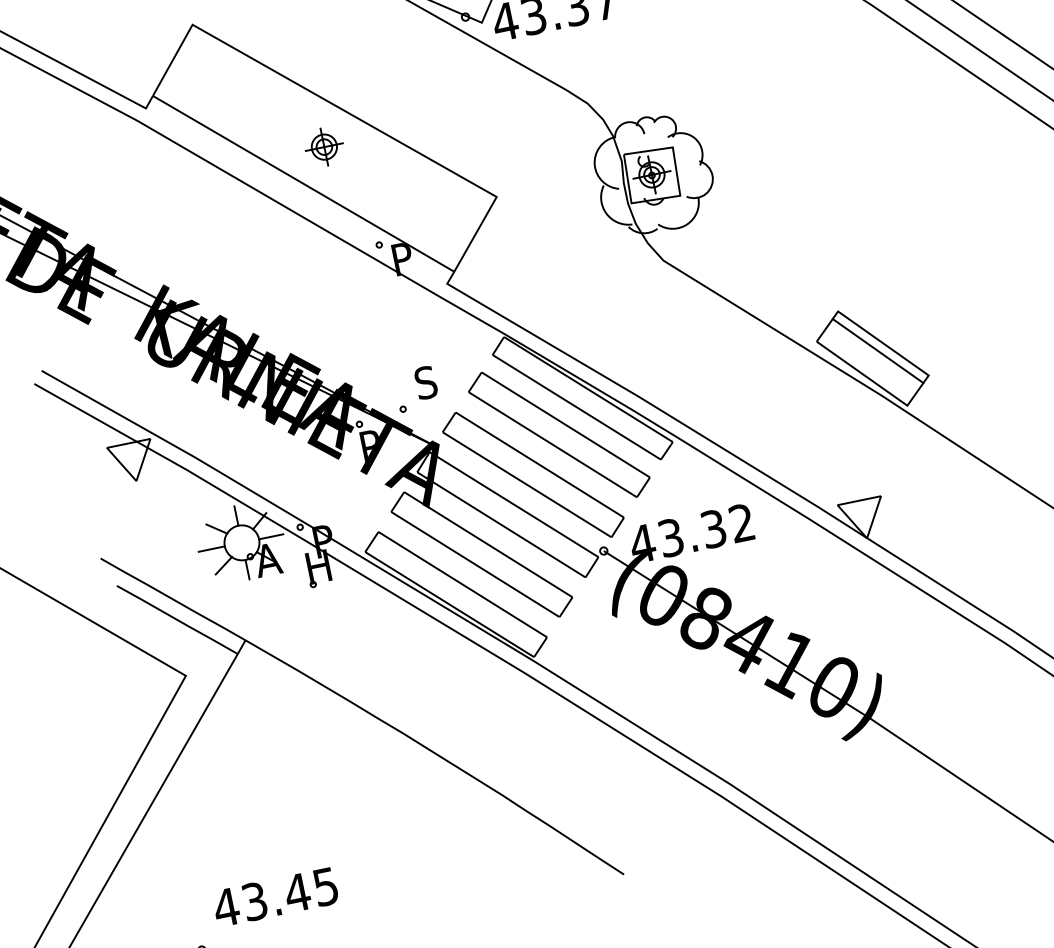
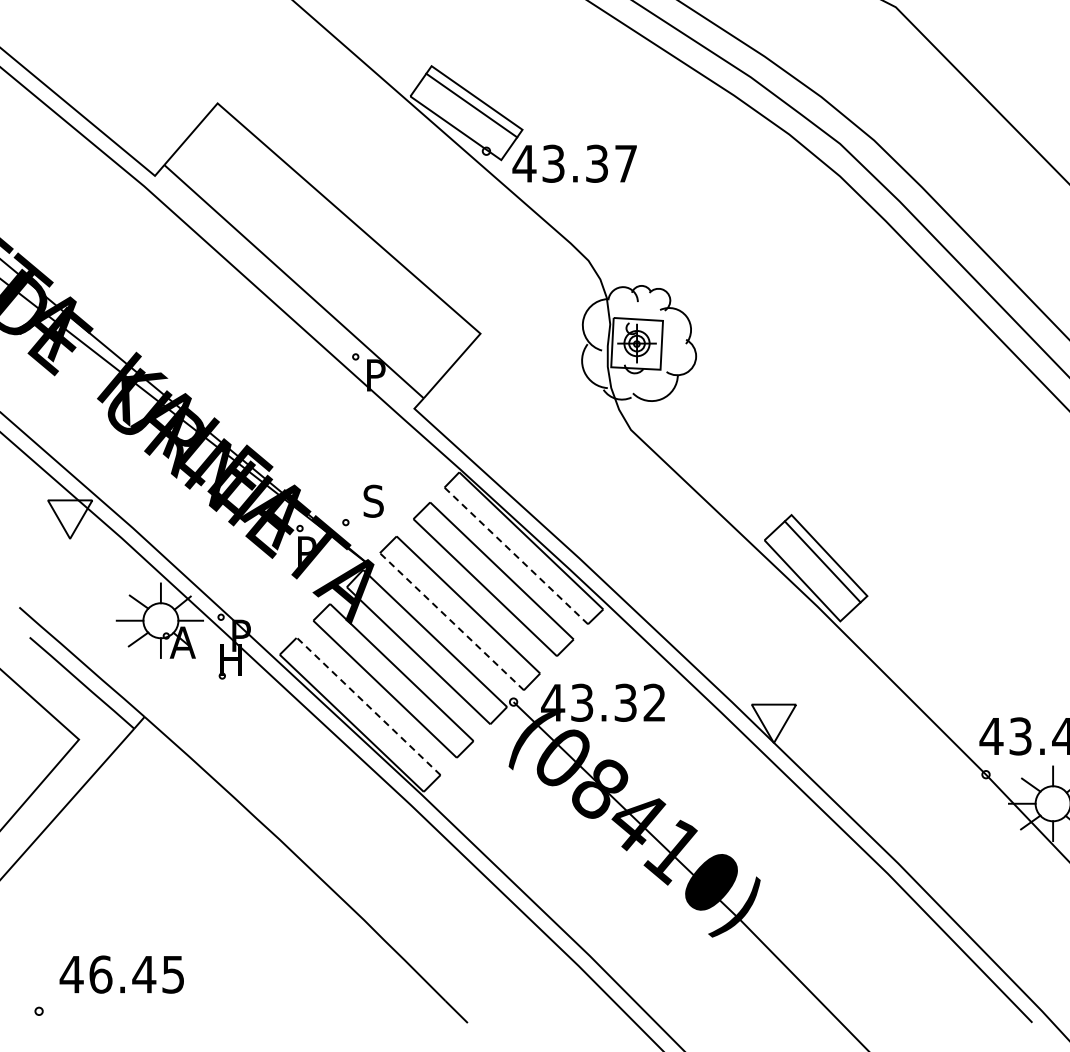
part: (323, 146) -> (321, 249), removed
line: (575, 407) -> (515, 555), solid -> dashed
line: (526, 484) -> (451, 621), solid -> dashed
line: (462, 584) -> (368, 706), solid -> dashed
text: (254, 901) -> (100, 974), 43.45 -> 46.45

